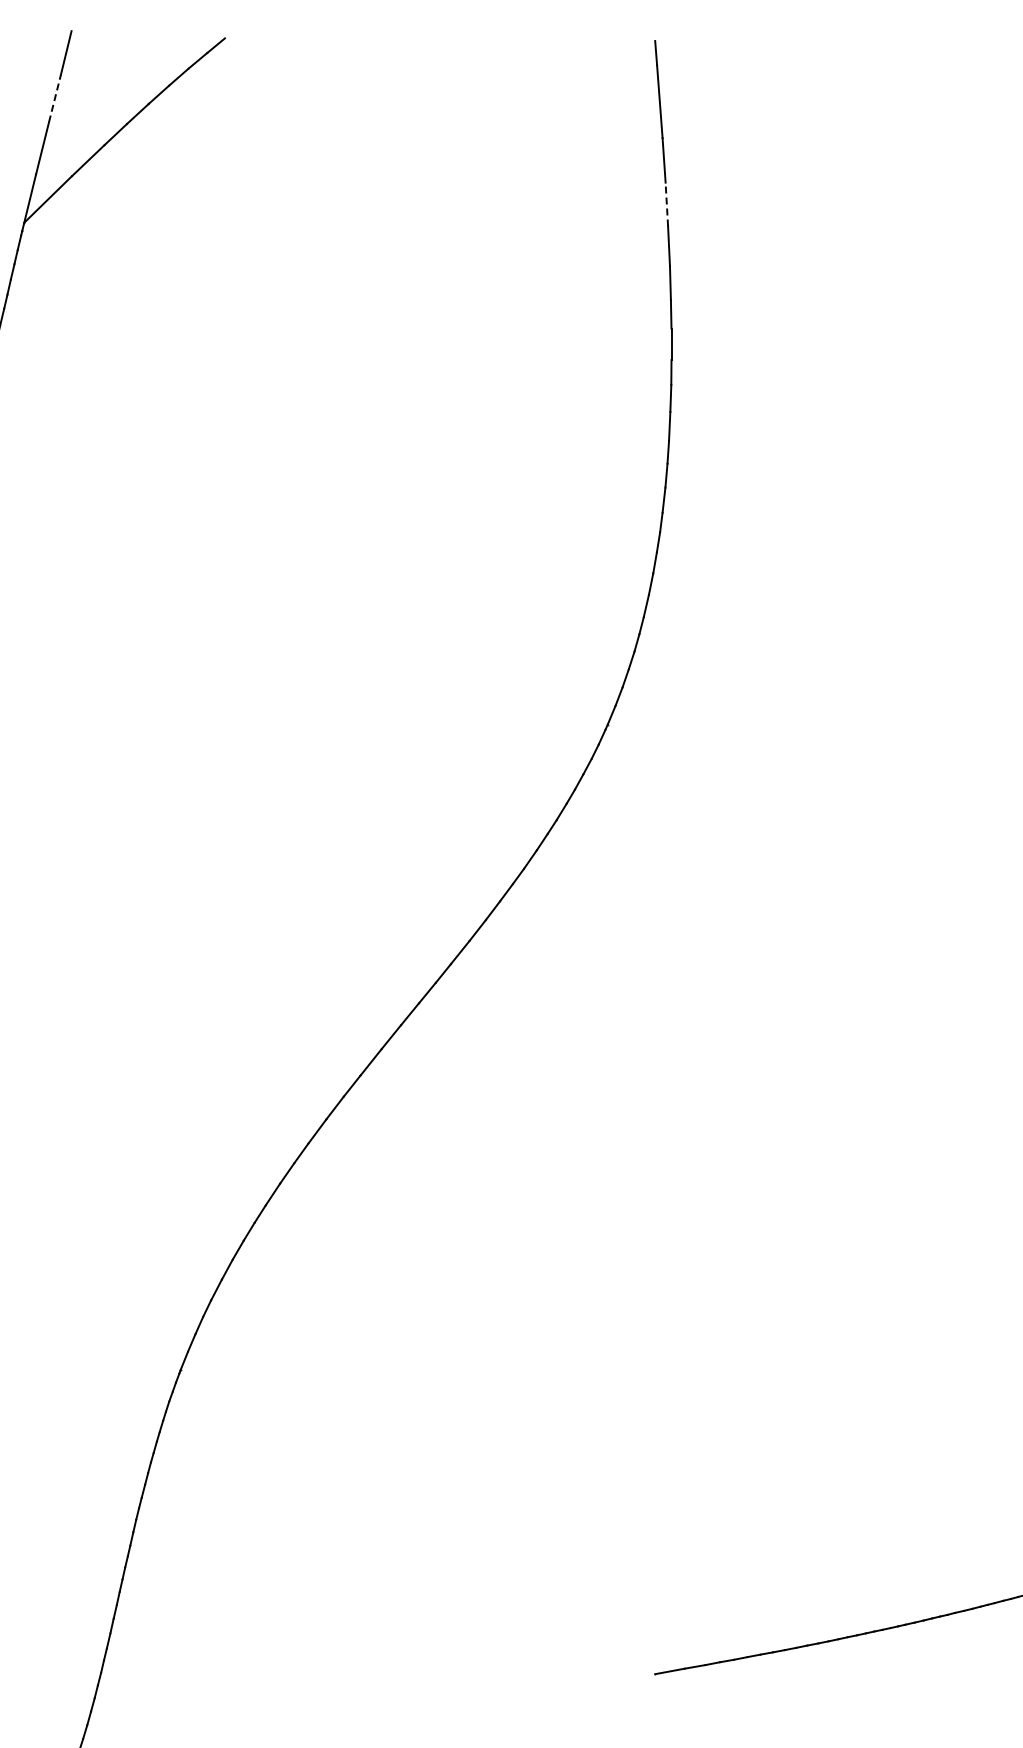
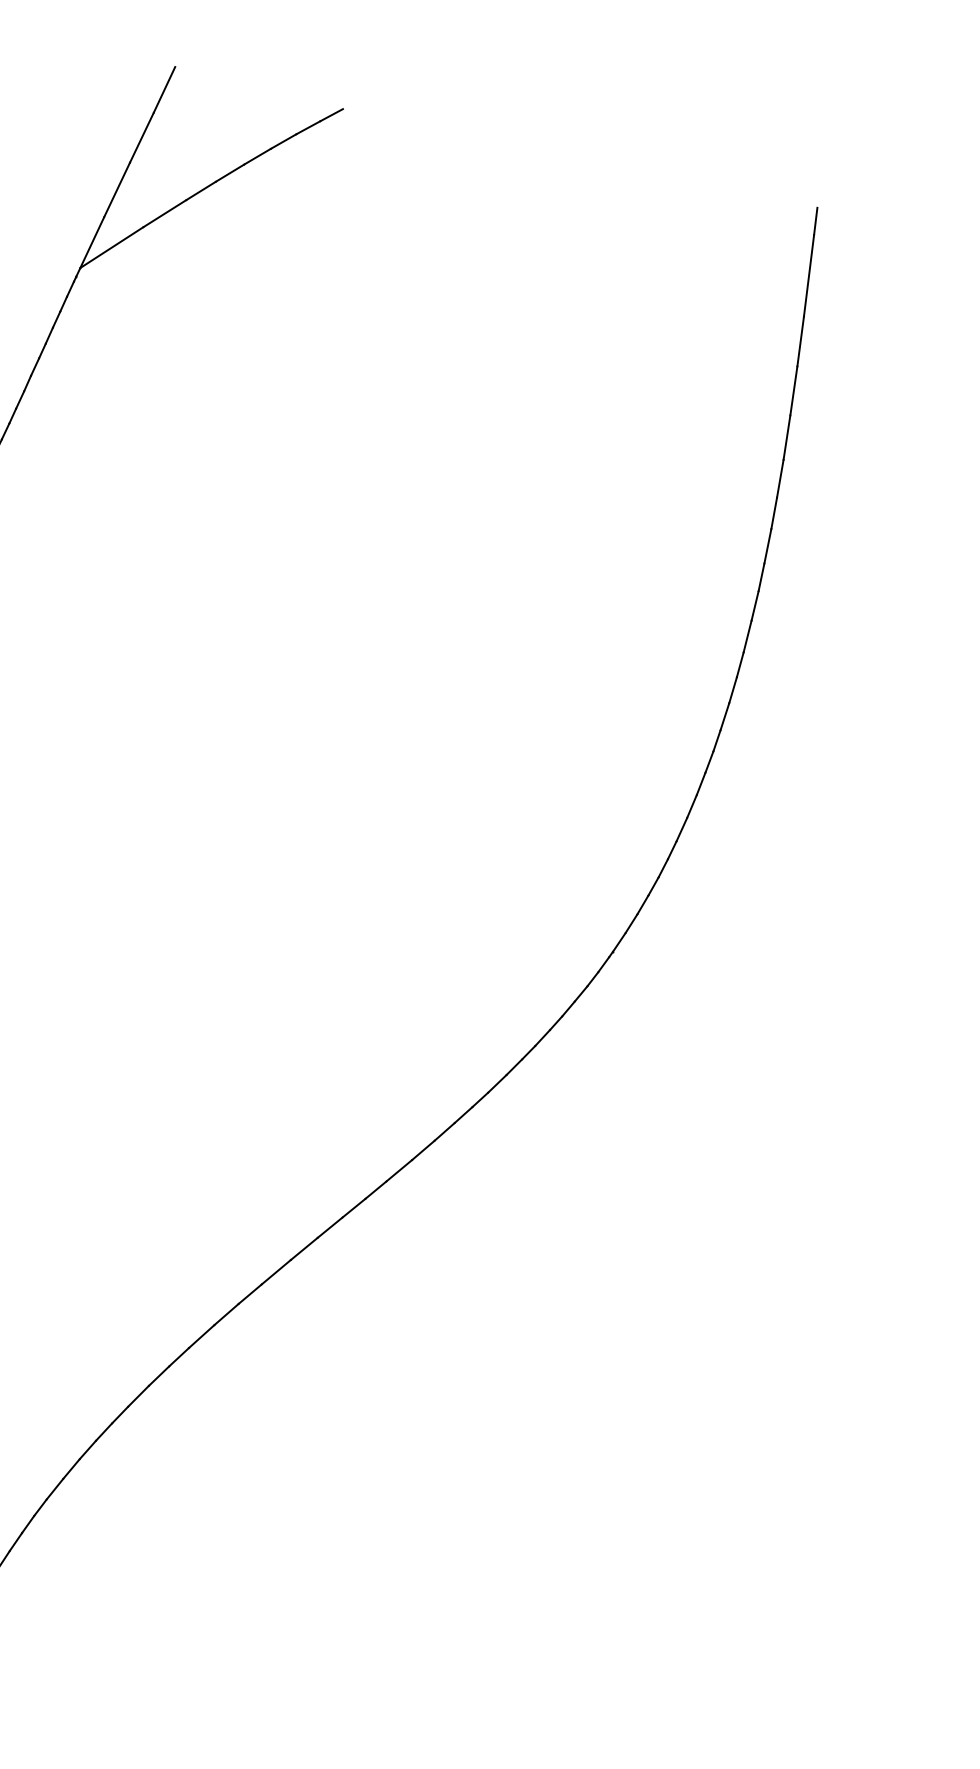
line: (54, 98) -> (141, 137), dashed -> solid
line: (666, 204) -> (793, 390), dashed -> solid

